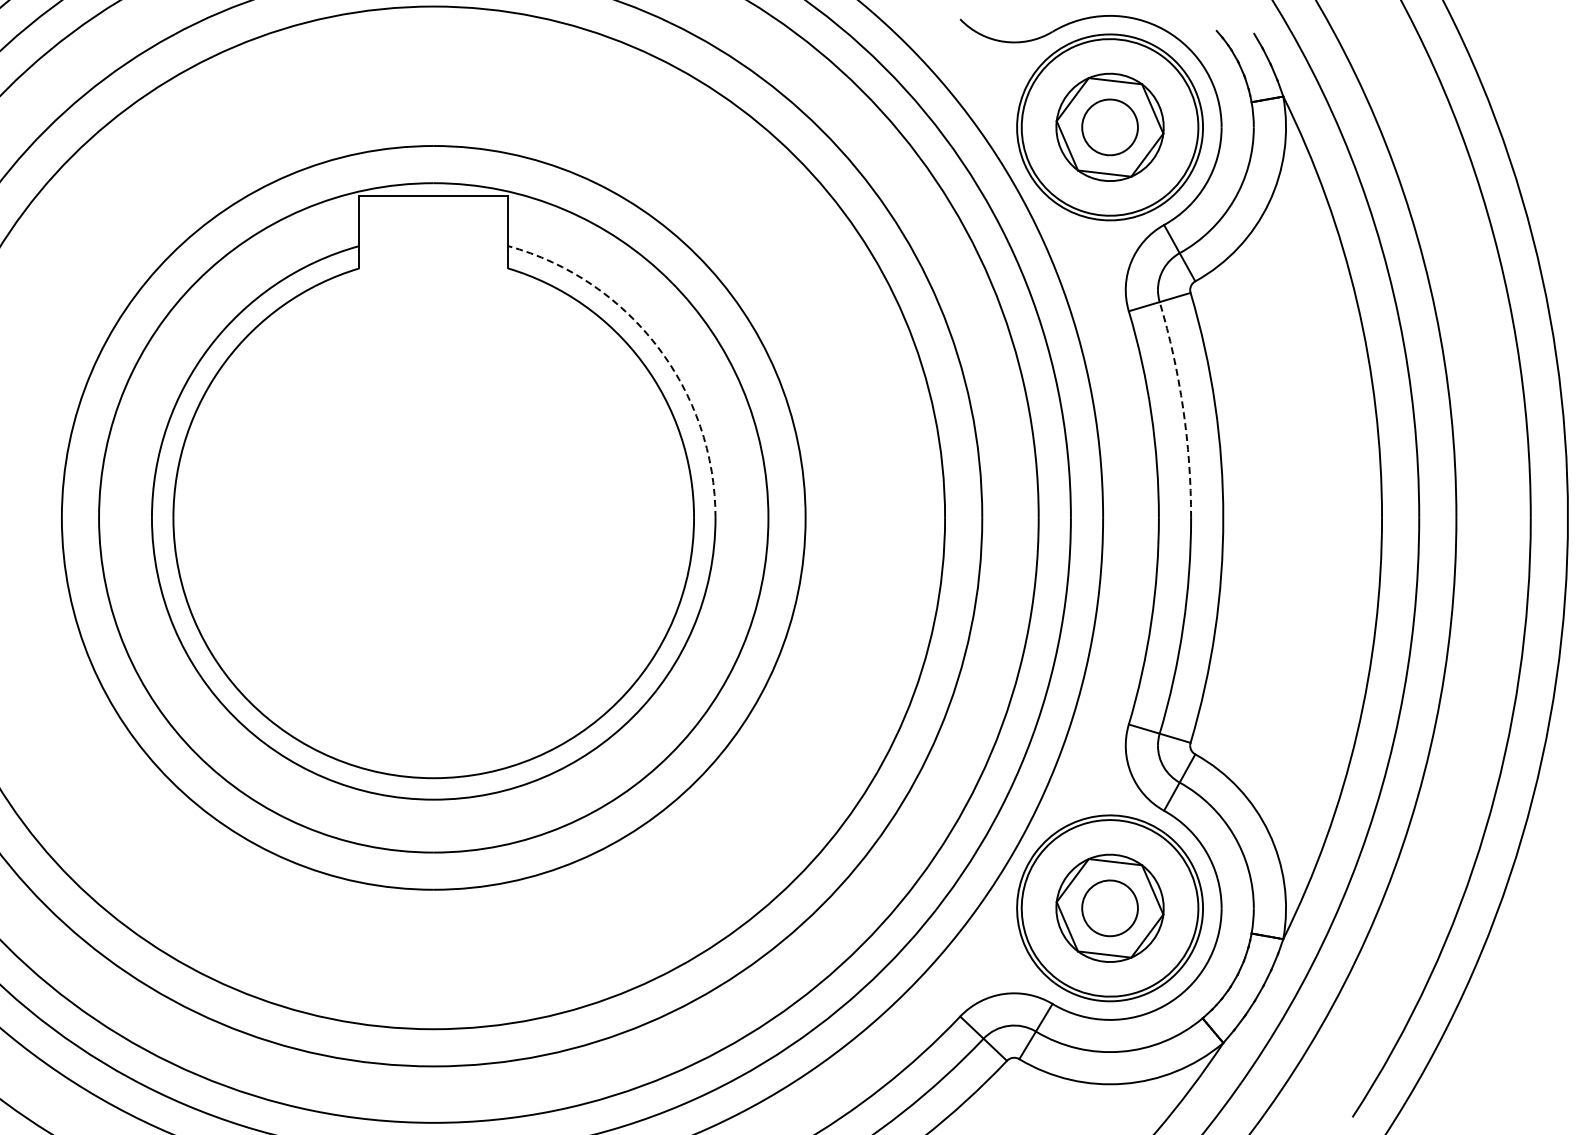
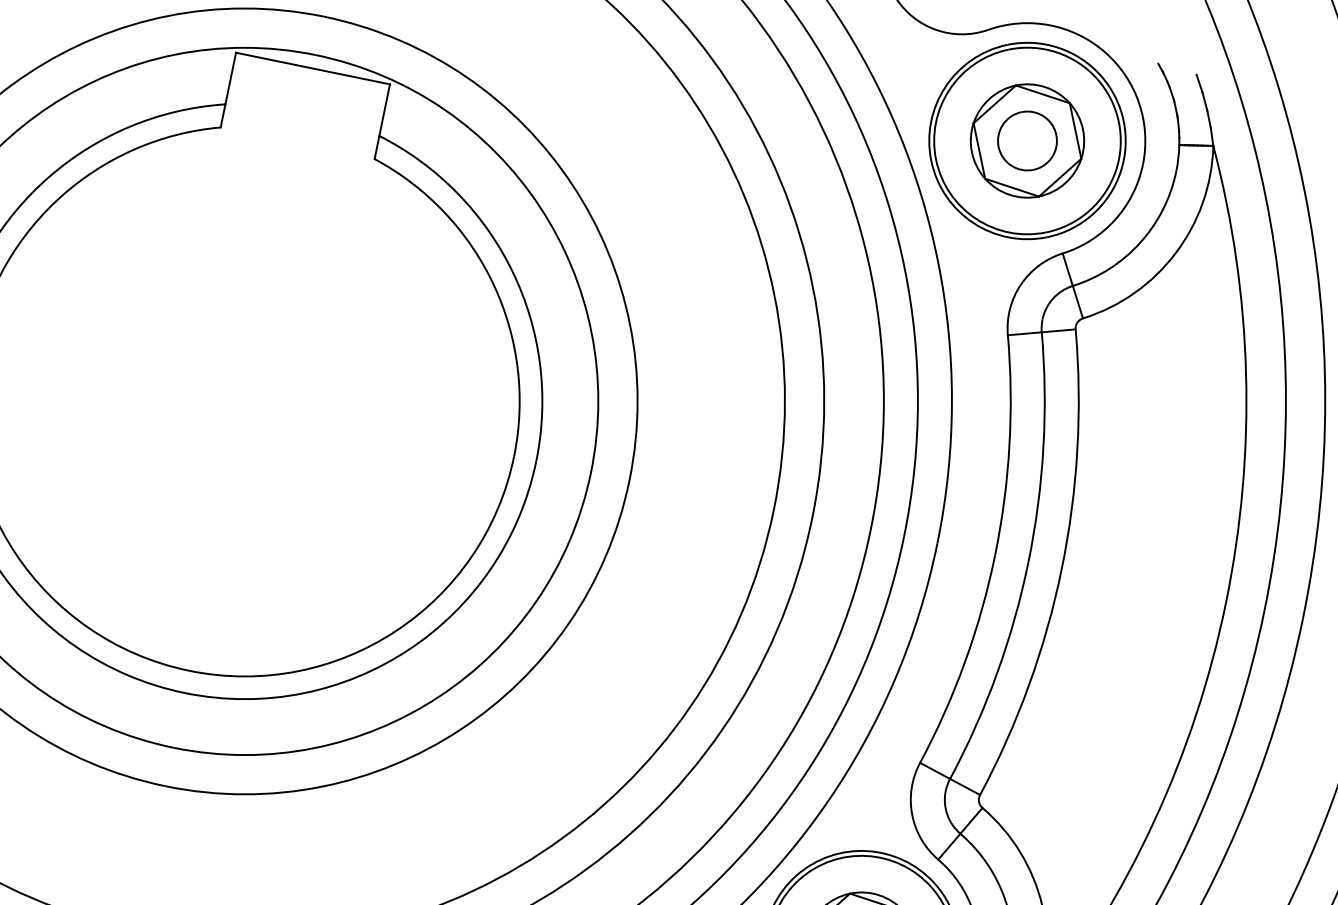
arc: (657, 346) -> (512, 271), dashed -> solid
arc: (1183, 408) -> (1043, 447), dashed -> solid

